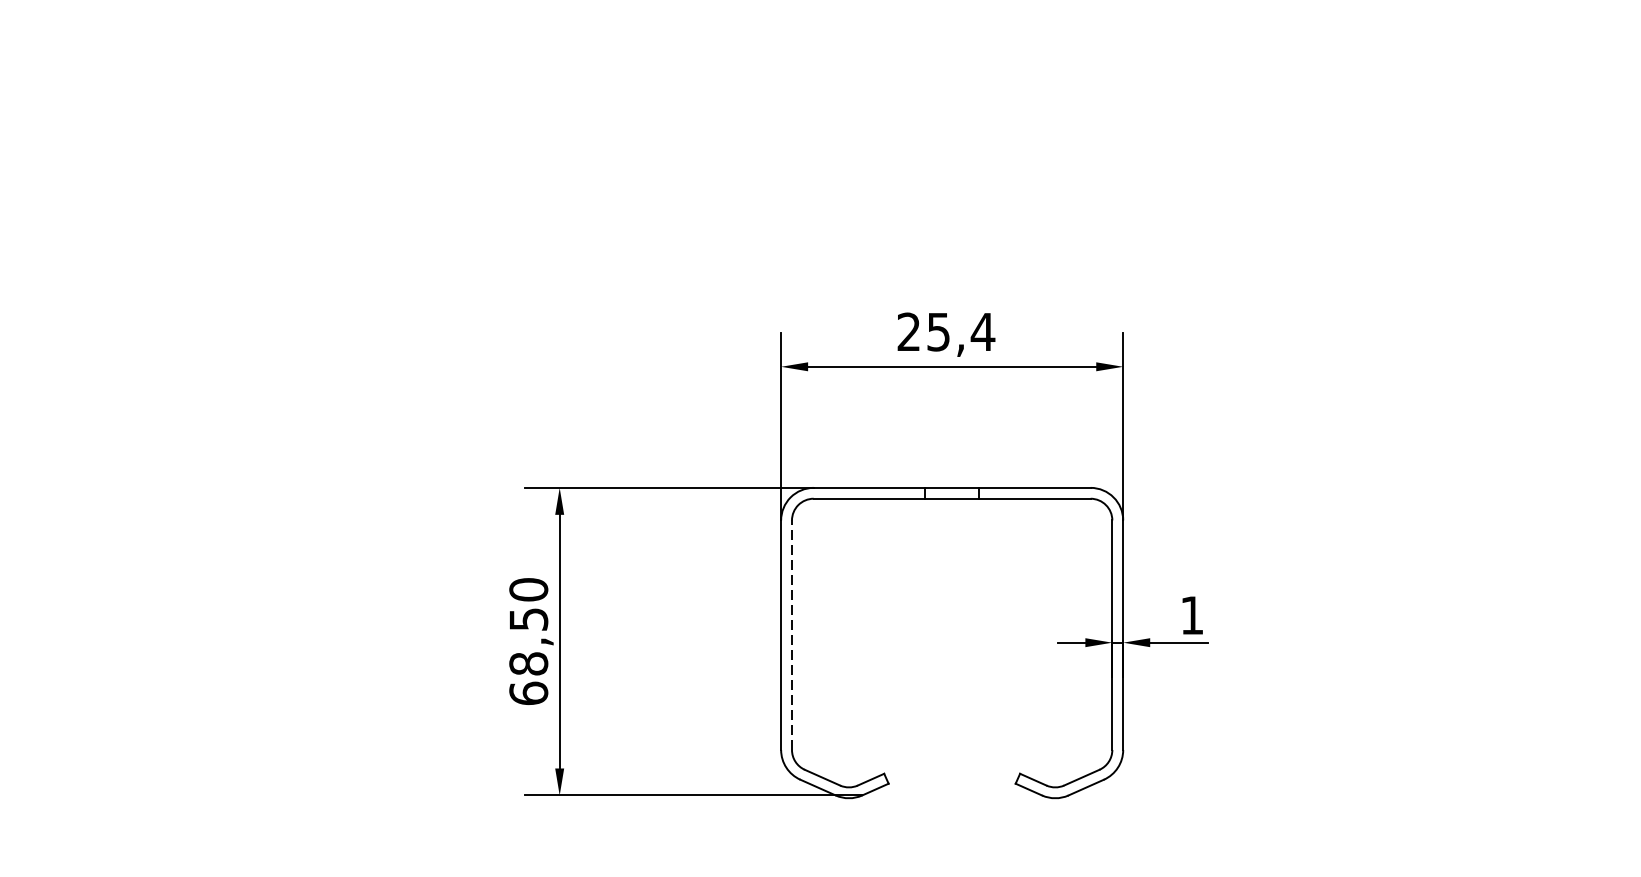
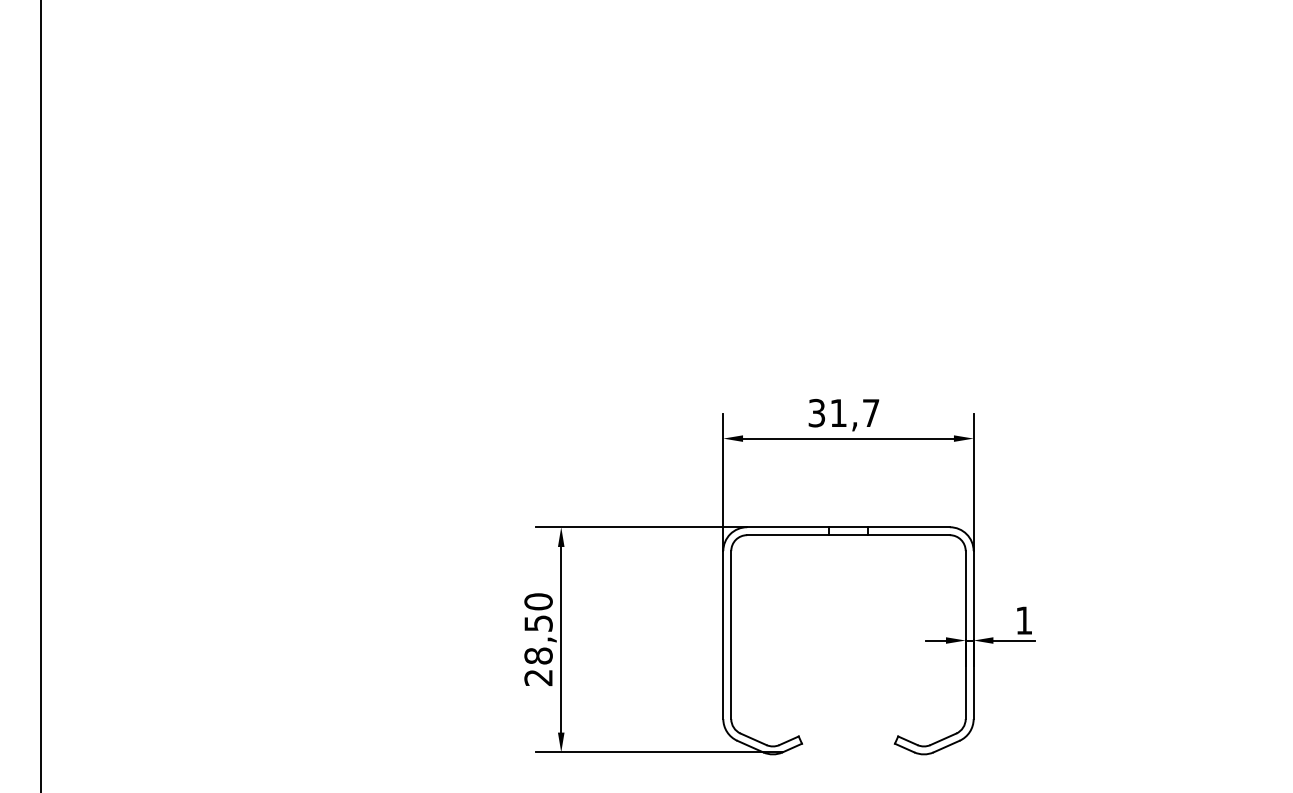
text: (946, 332) -> (844, 413), 25,4 -> 31,7
line: (792, 635) -> (731, 635), dashed -> solid
text: (528, 693) -> (538, 677), 68,50 -> 28,50

